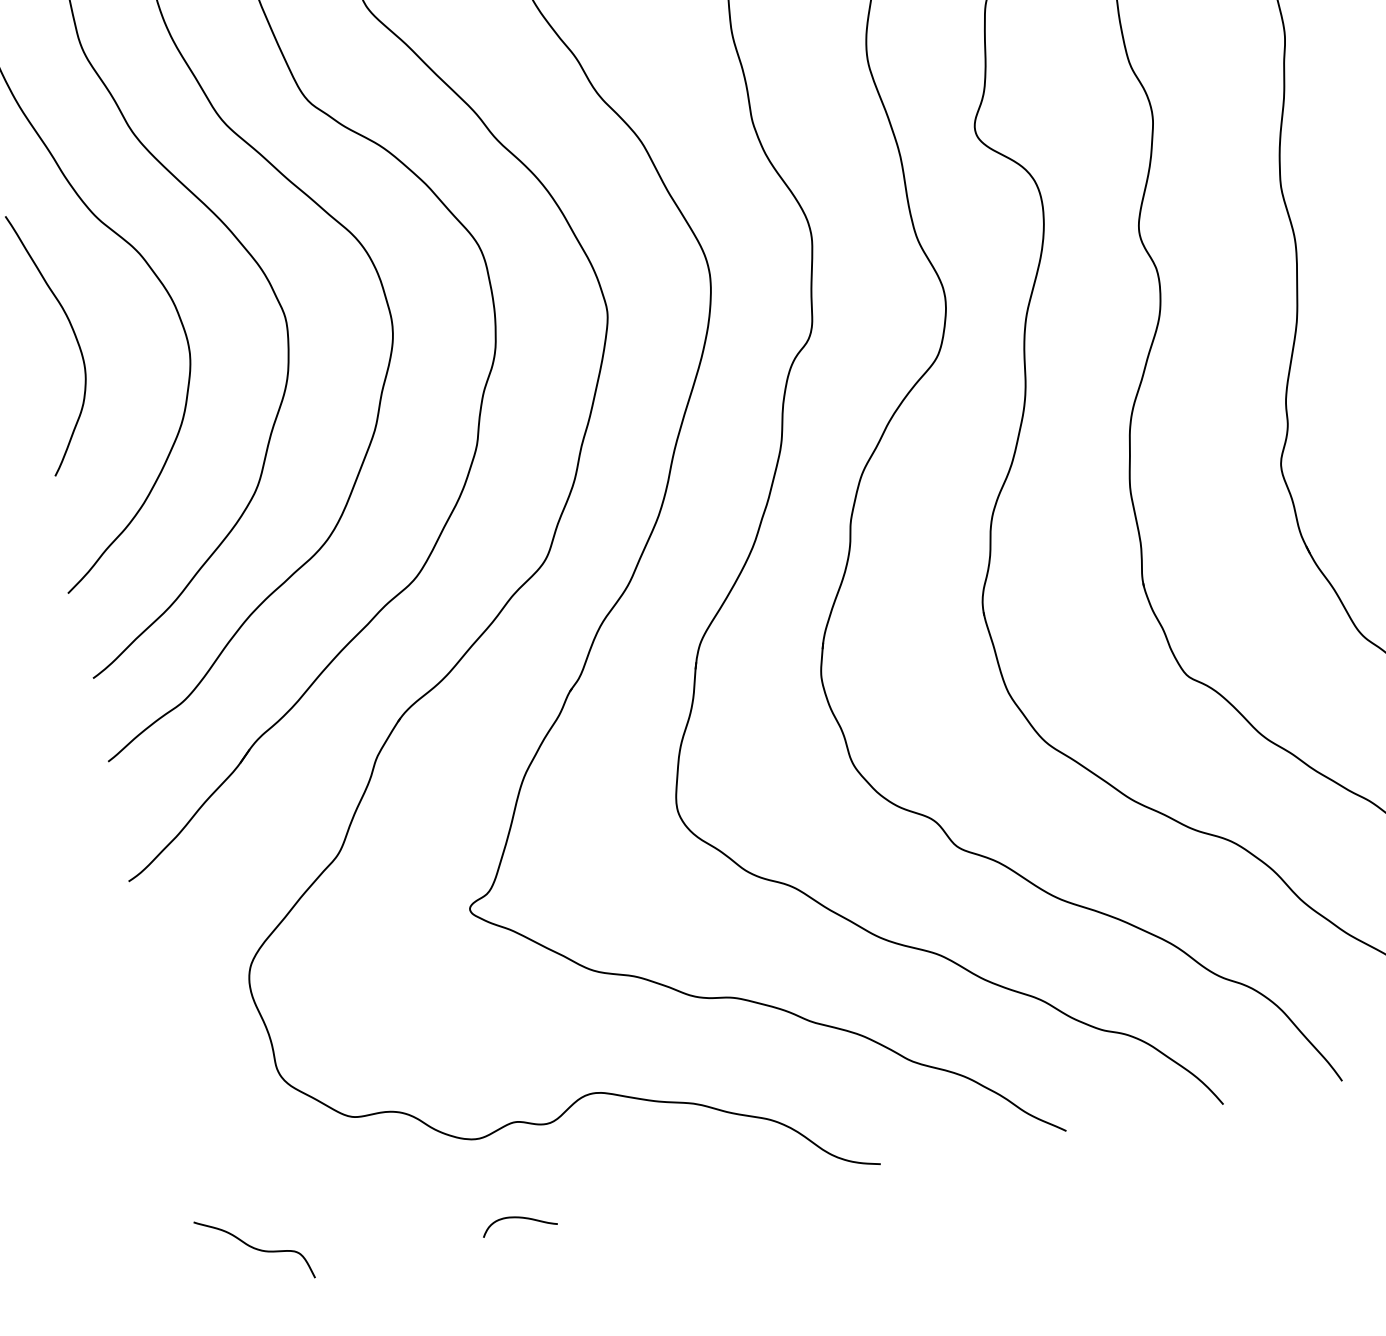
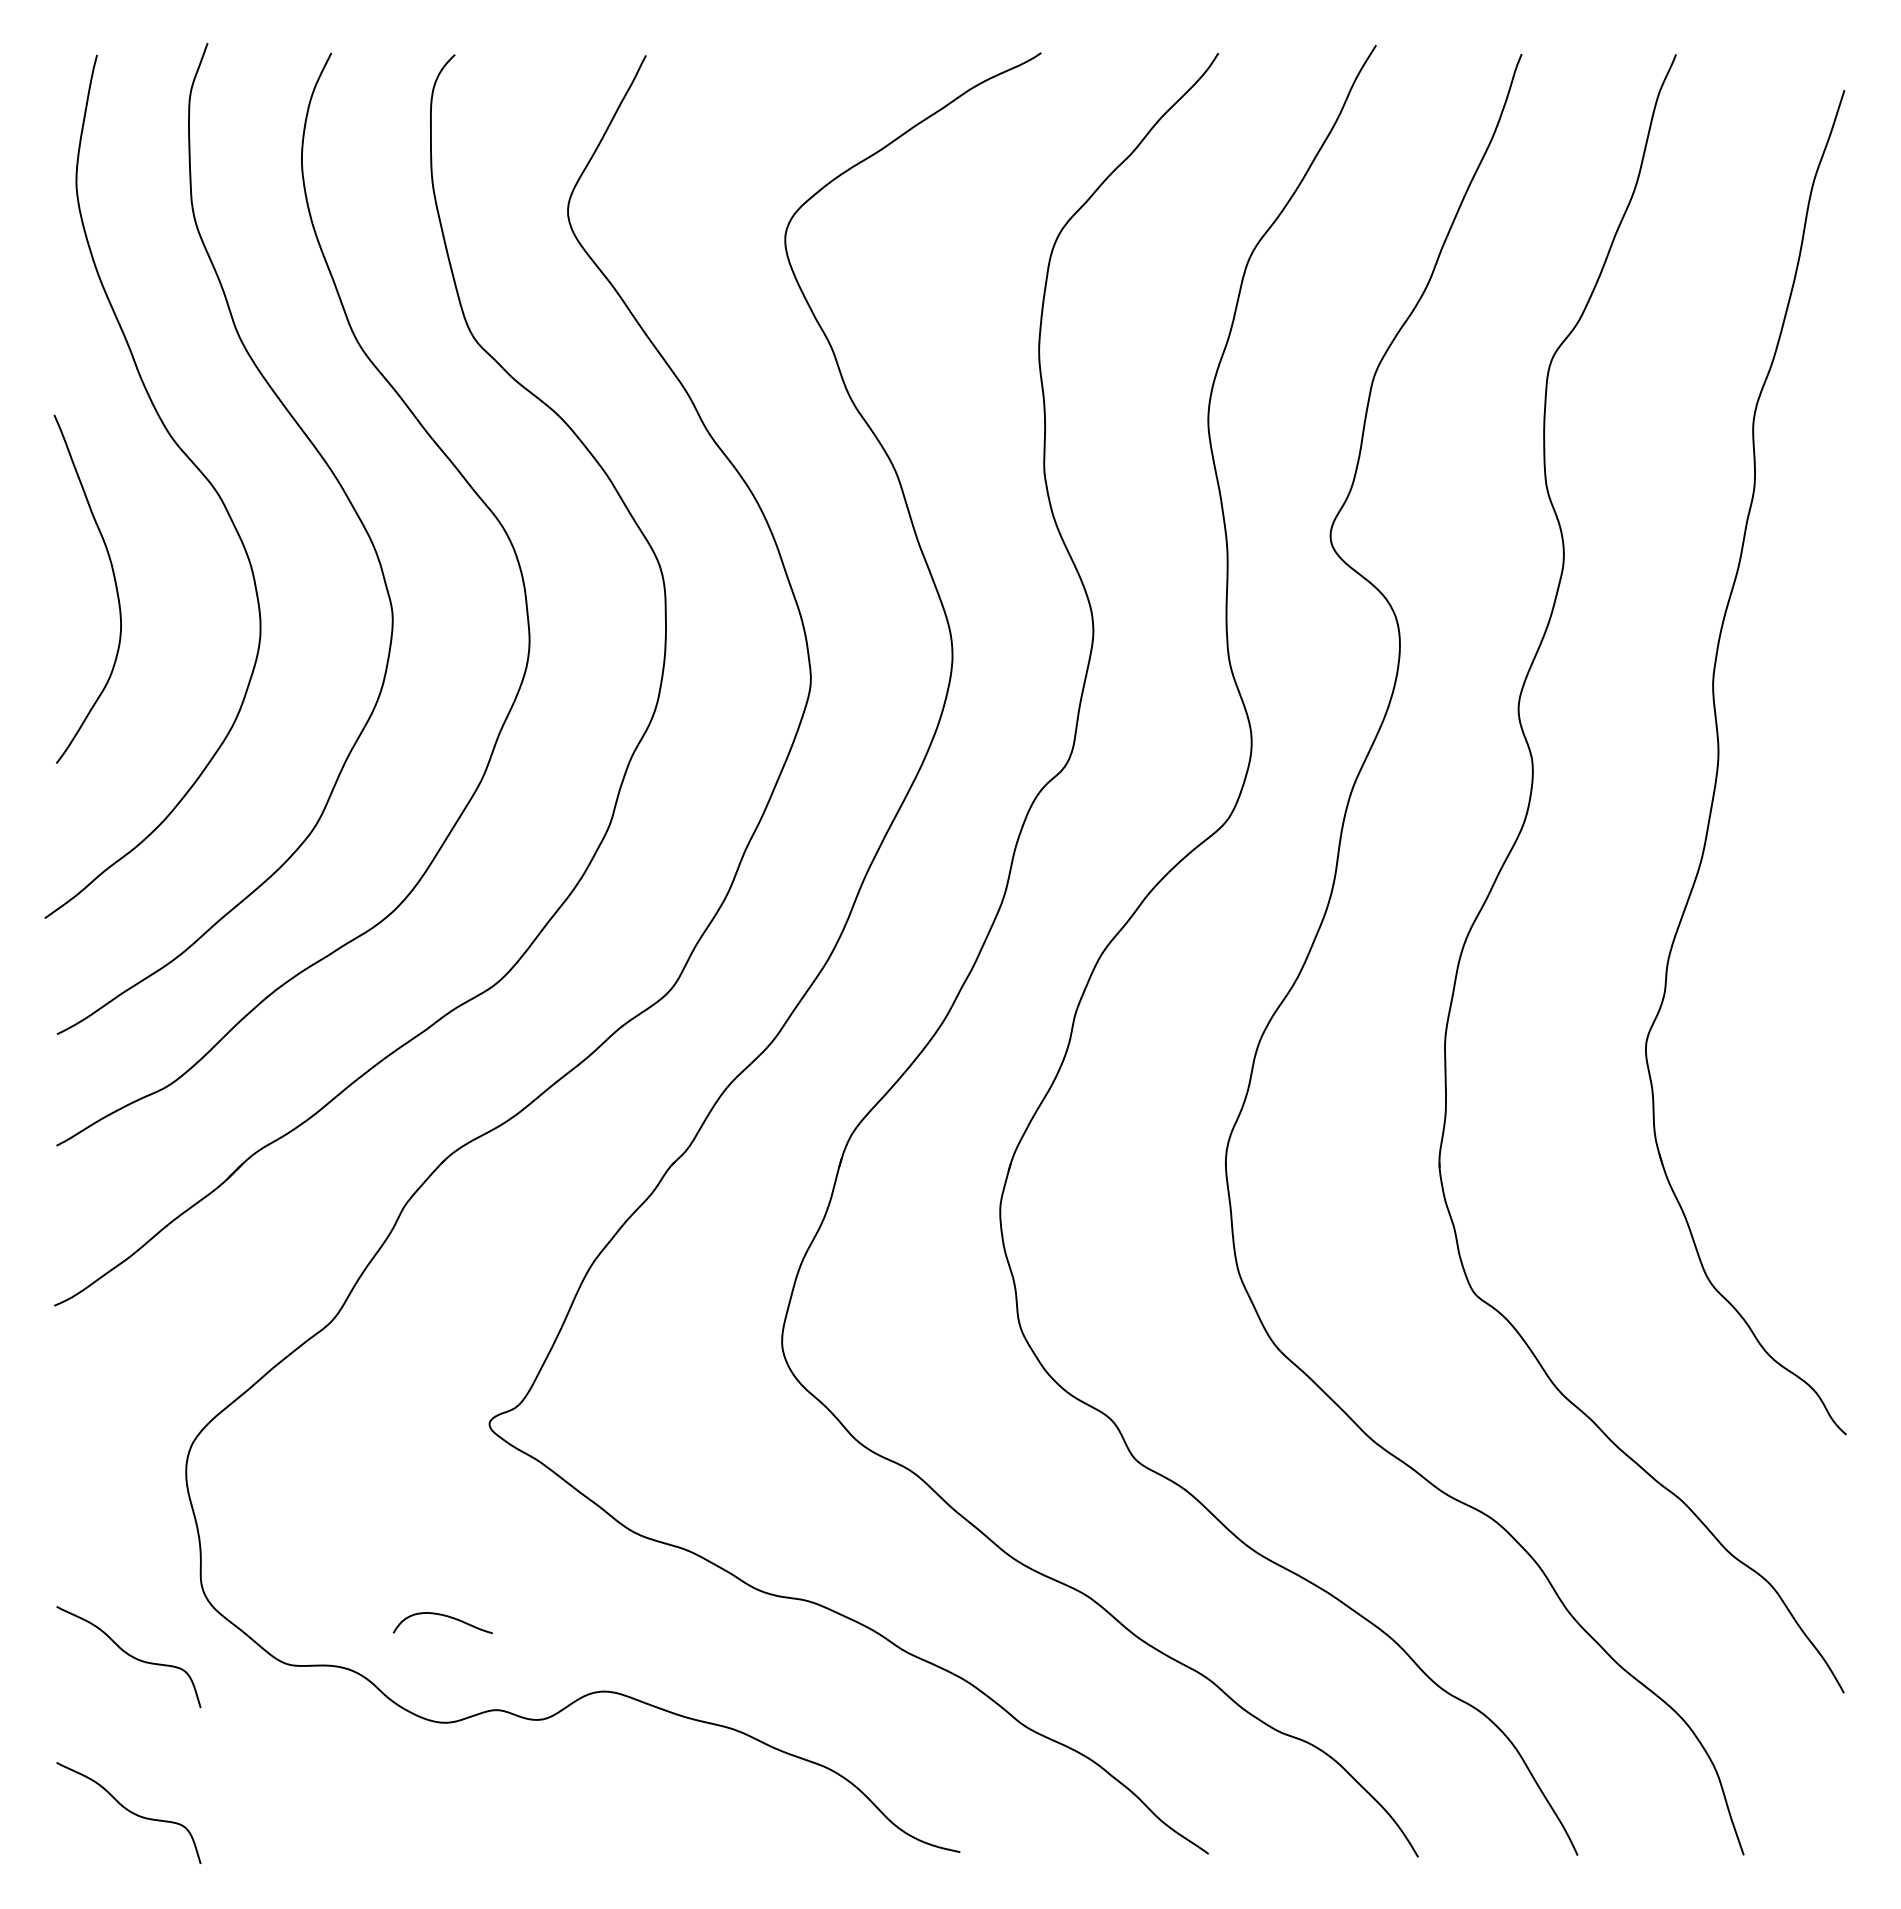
curve: (233, 1132) -> (129, 1656), added
curve: (518, 1218) -> (443, 1616), moved

